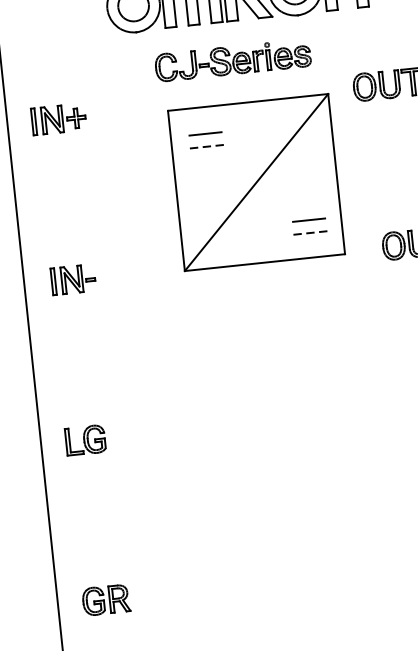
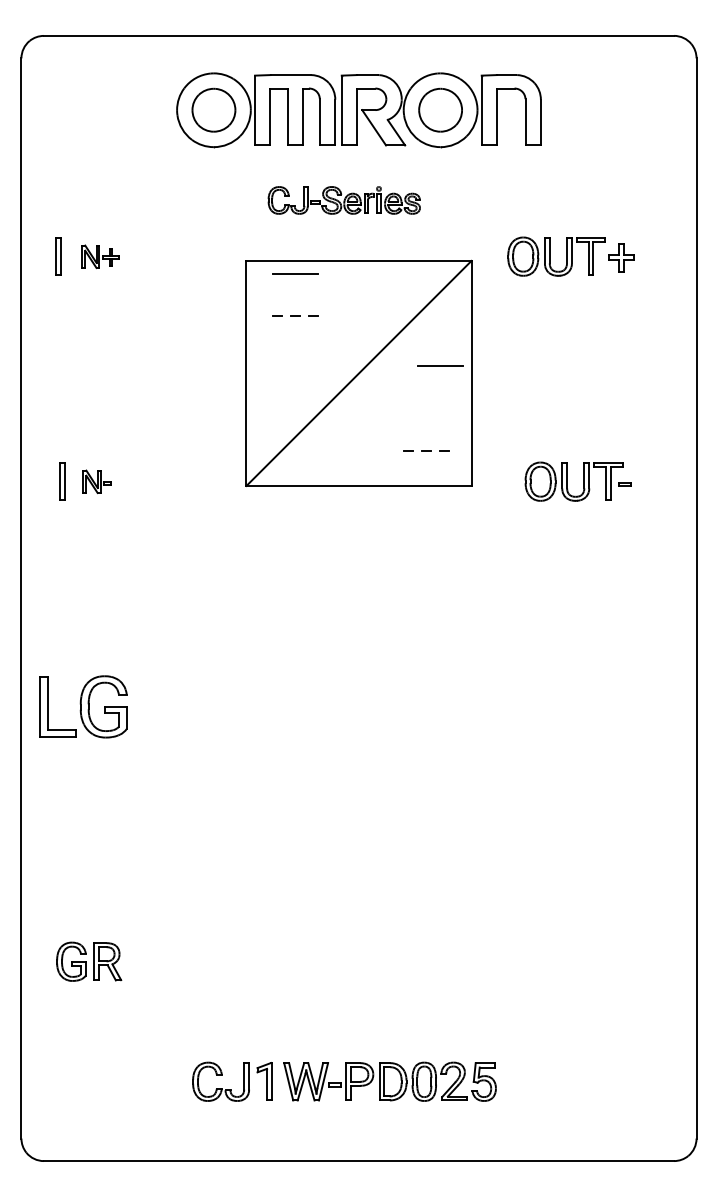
part: (233, 60) -> (344, 200), size x0.7
part: (63, 118) -> (100, 256), size x0.6
line: (205, 133) -> (295, 273), moved
line: (309, 219) -> (440, 365), moved
part: (78, 278) -> (97, 481), size x0.6
part: (85, 440) -> (83, 706), size x1.6
part: (106, 599) -> (89, 961), moved

